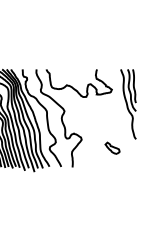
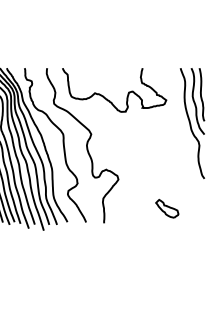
part: (112, 147) -> (167, 207), moved

